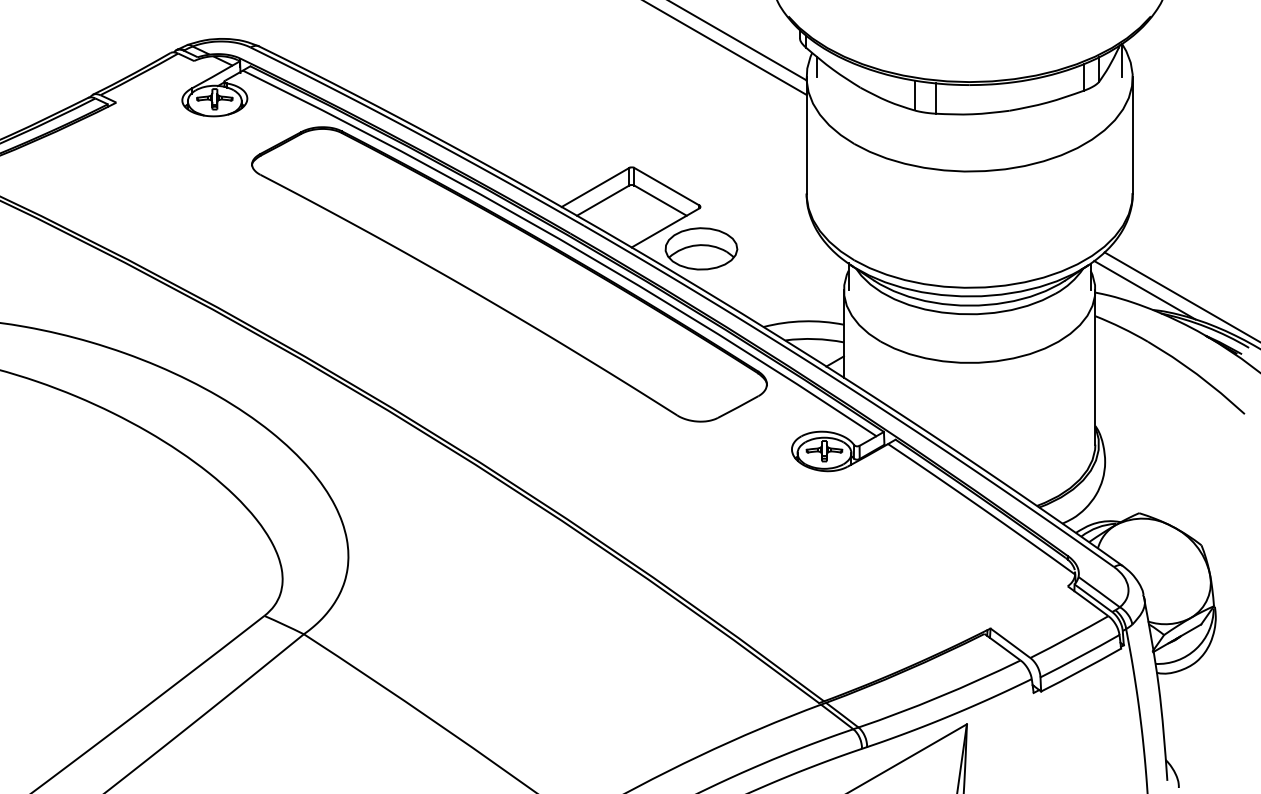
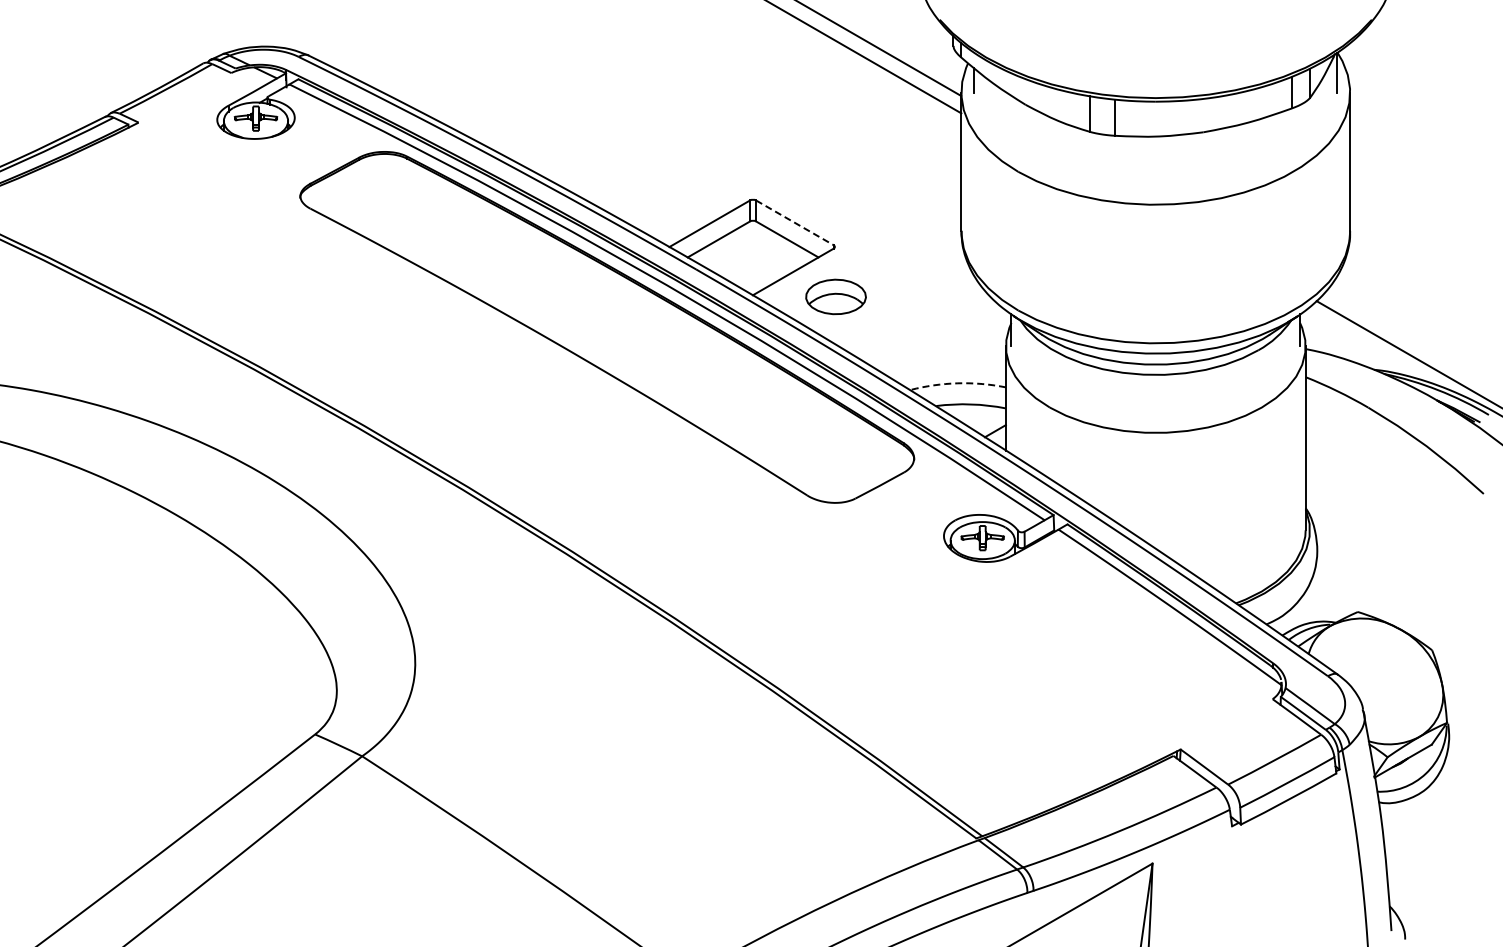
line: (666, 186) -> (794, 222), solid -> dashed
part: (700, 248) -> (835, 296), size x0.7
line: (1144, 290) -> (1364, 346), removed
arc: (803, 321) -> (957, 383), solid -> dashed

